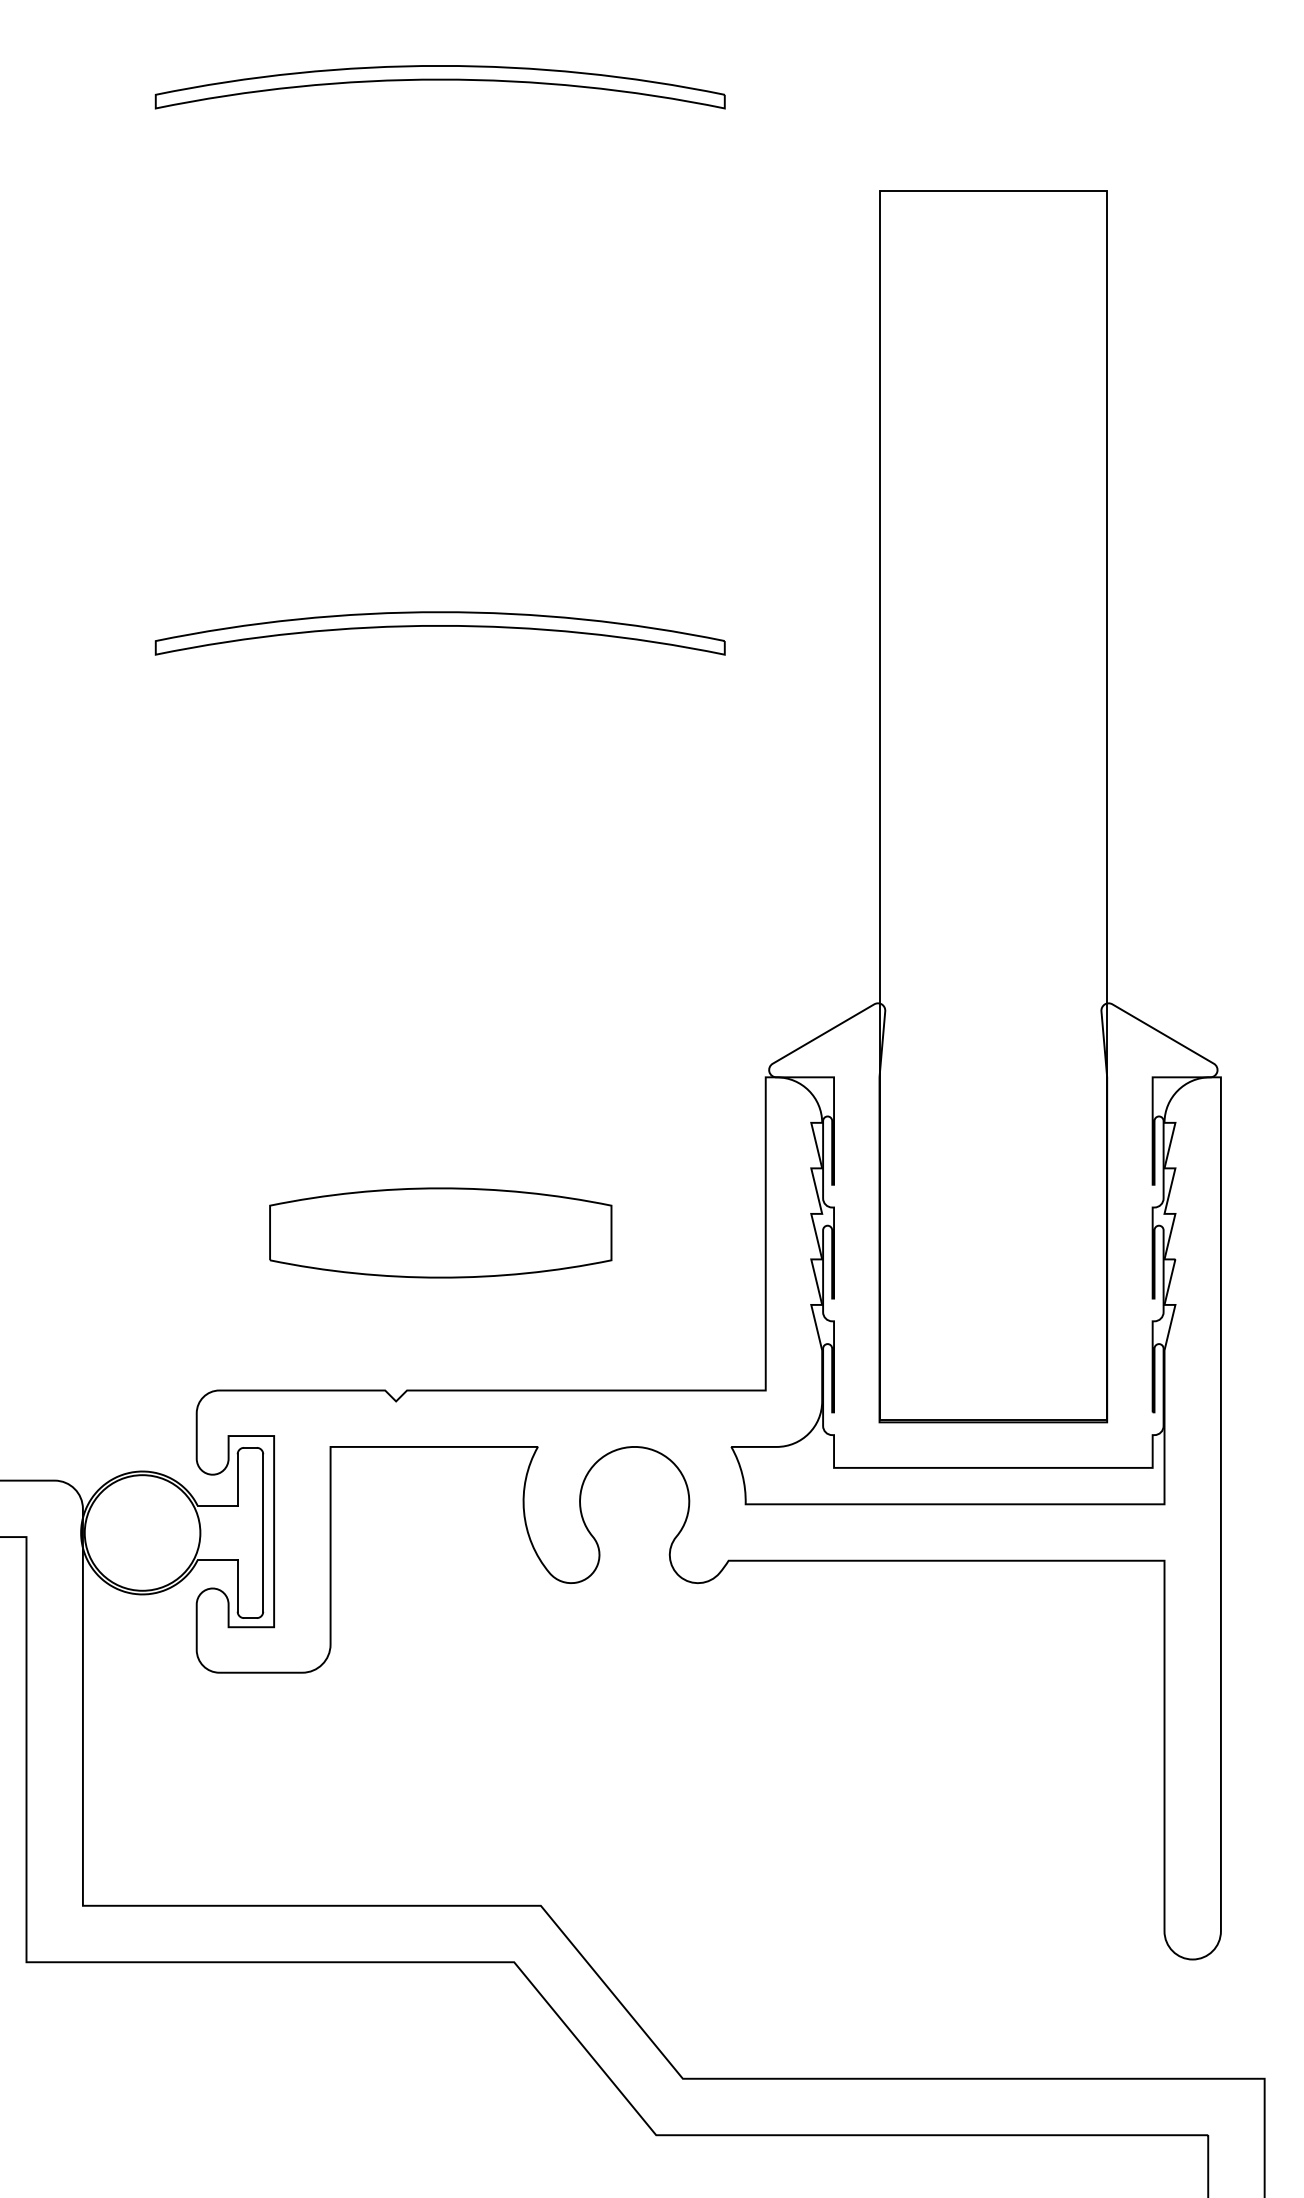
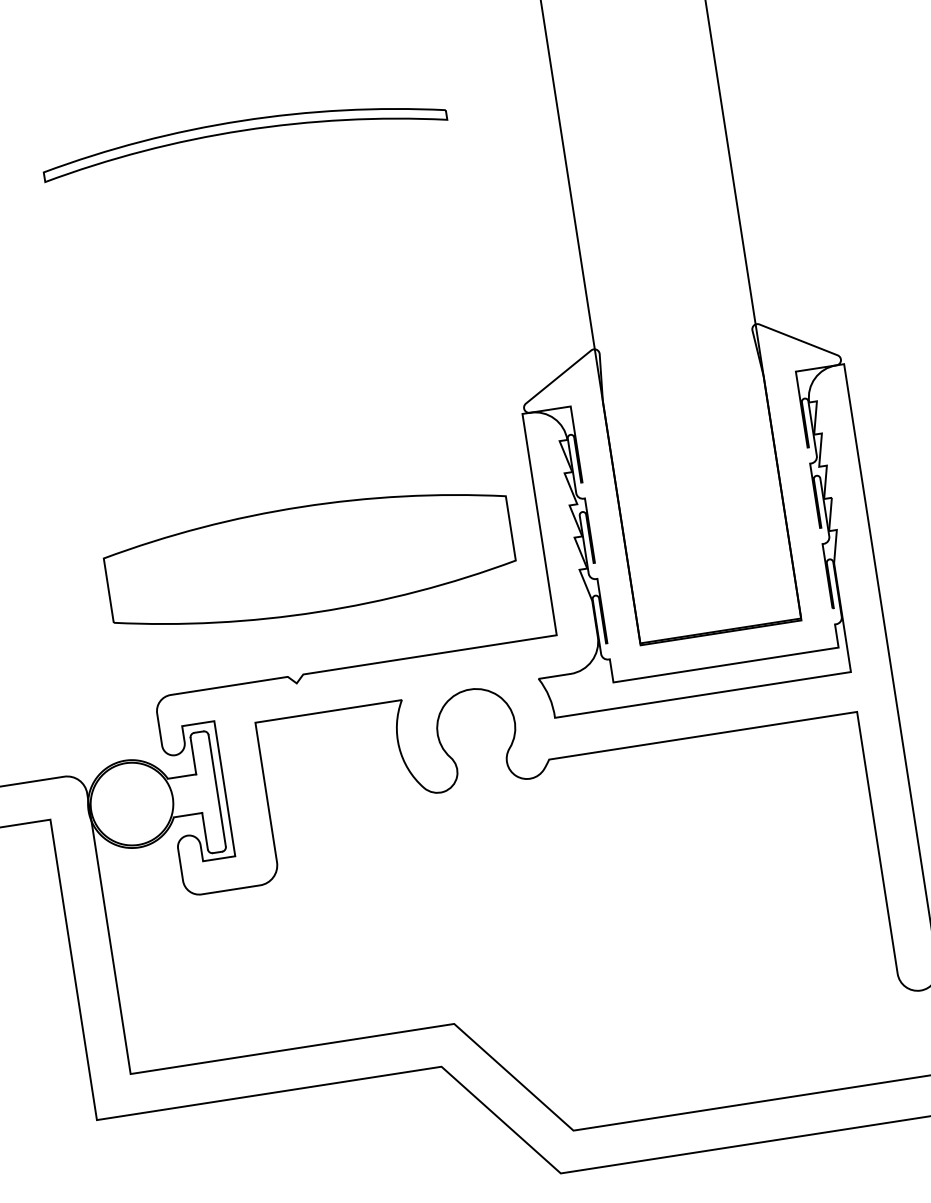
part: (440, 1232) -> (309, 559), size x1.67

